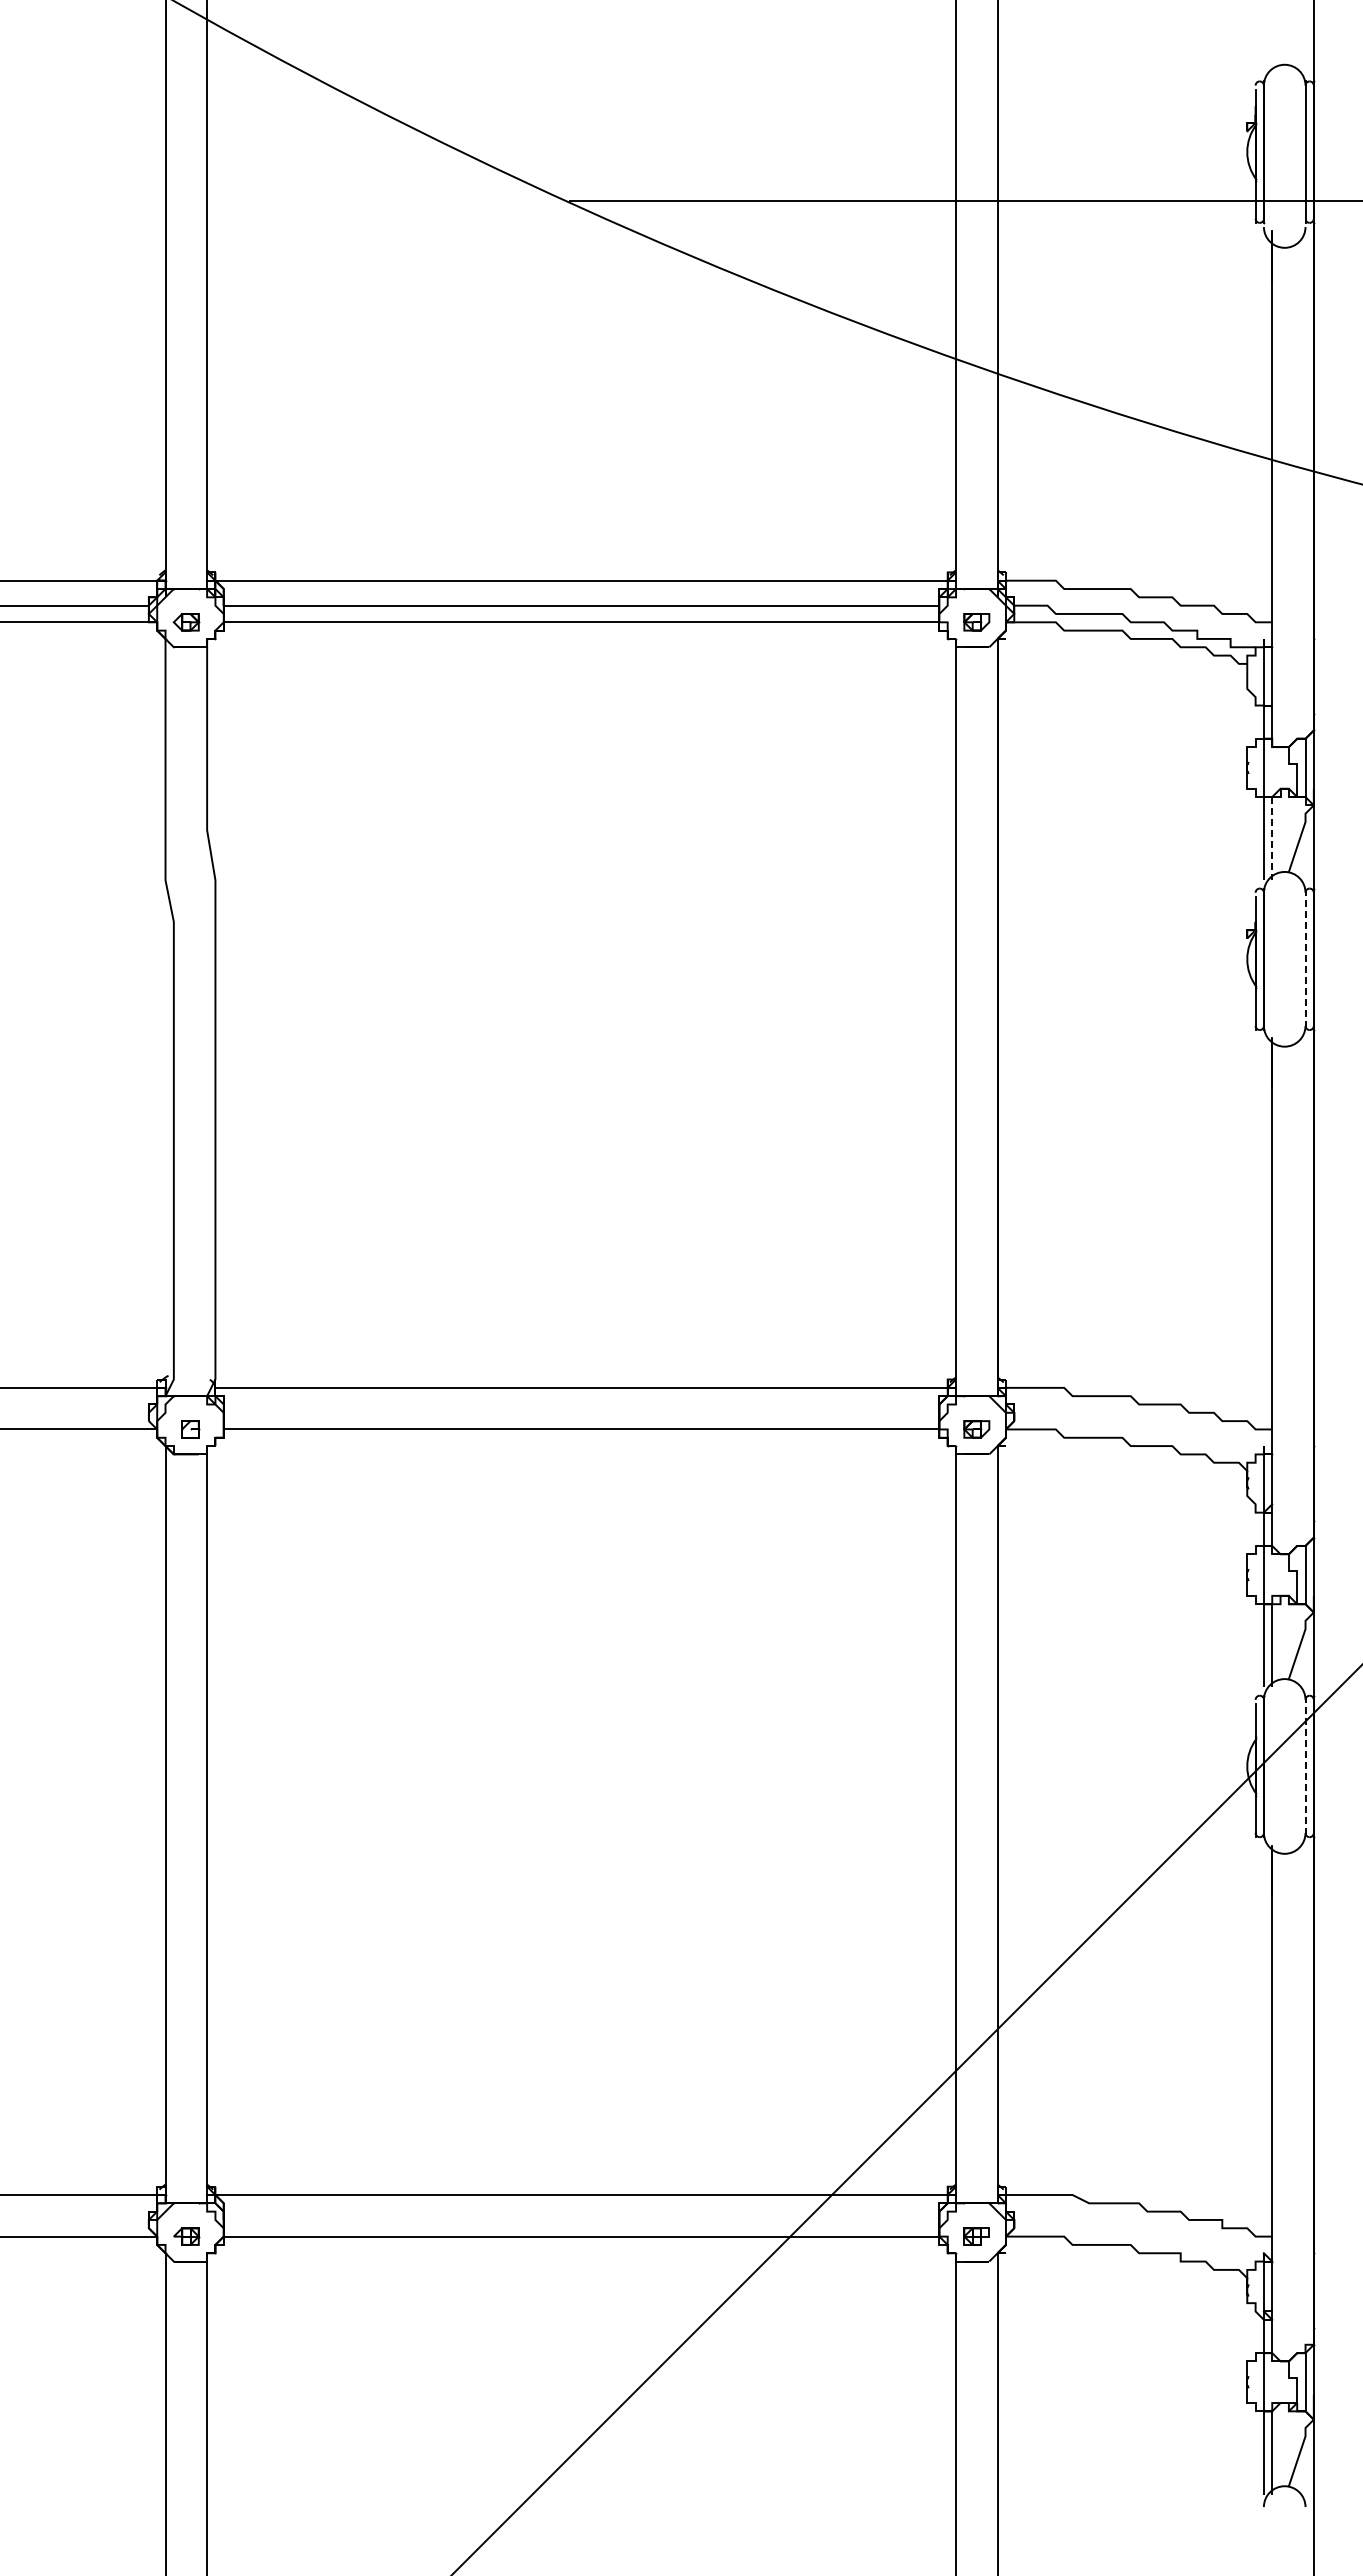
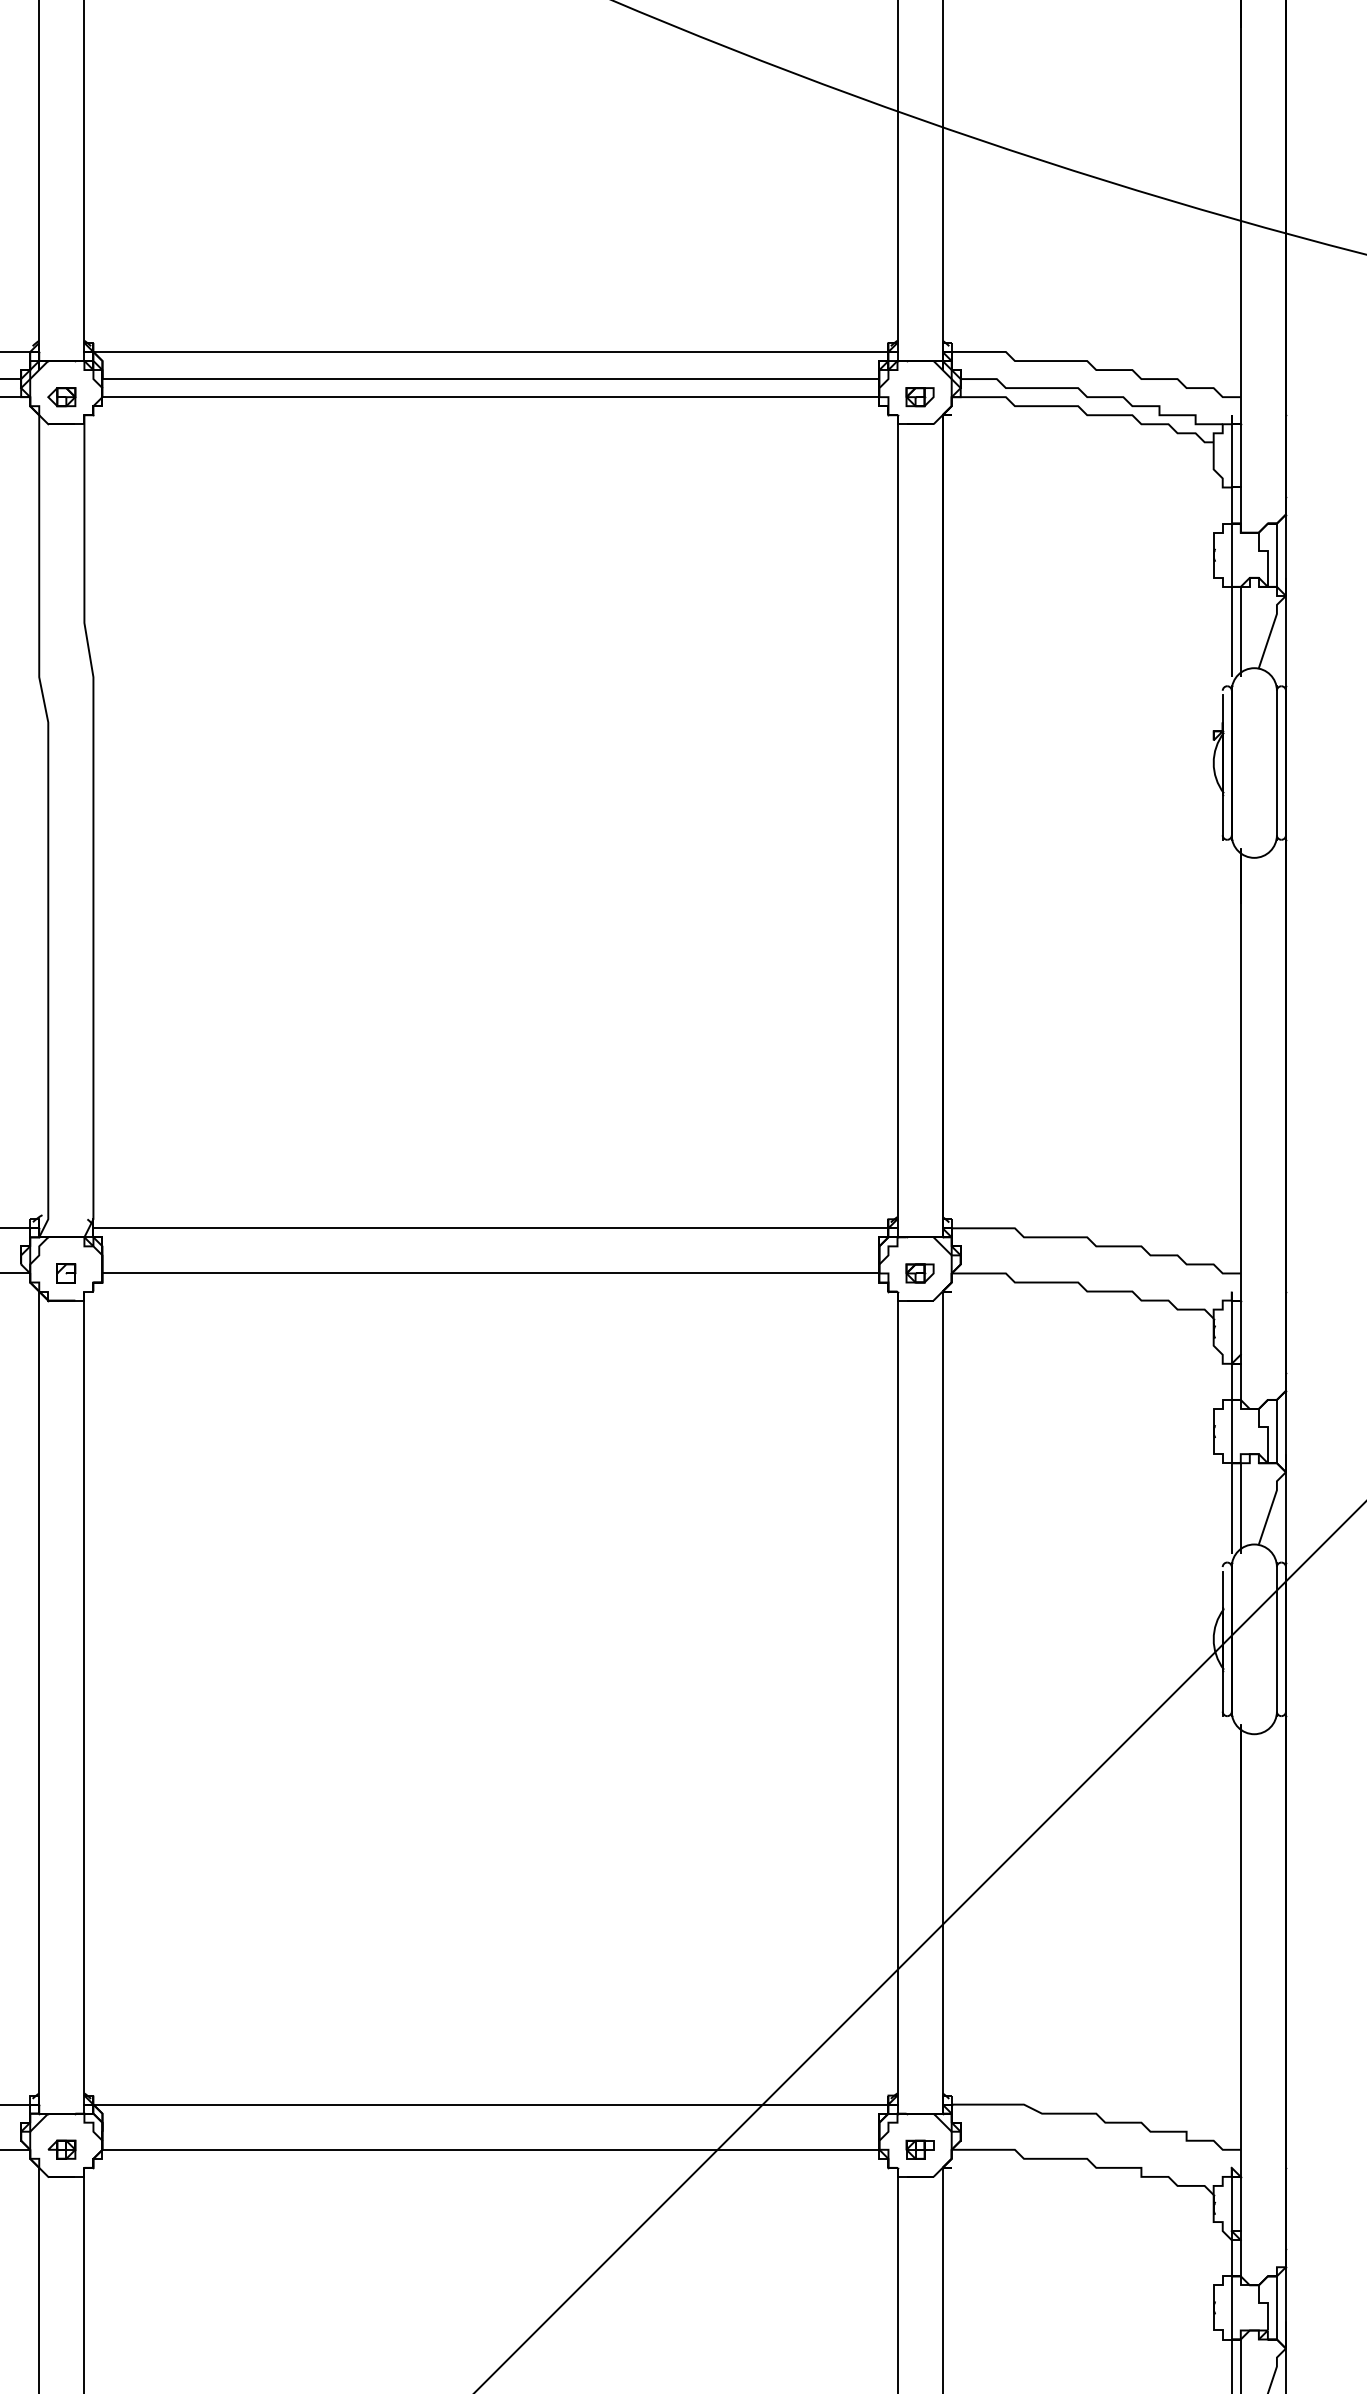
line: (1272, 838) -> (1241, 631), dashed -> solid
line: (1305, 959) -> (1276, 763), dashed -> solid
line: (1305, 1766) -> (1276, 1639), dashed -> solid

